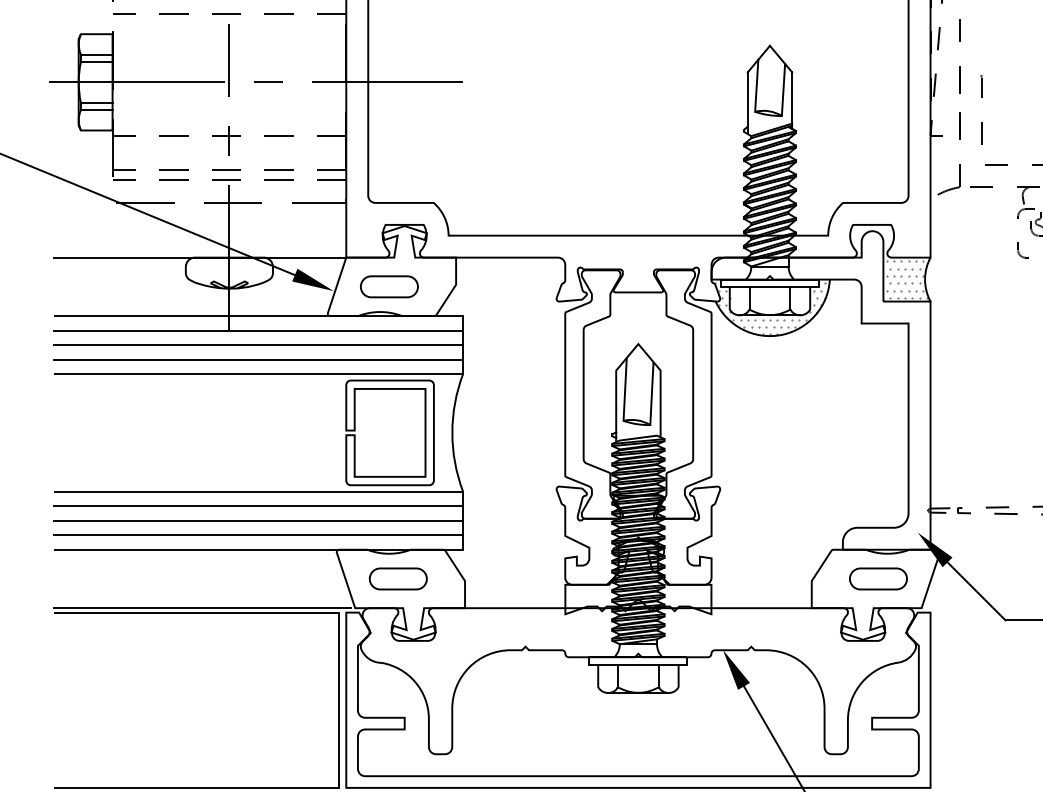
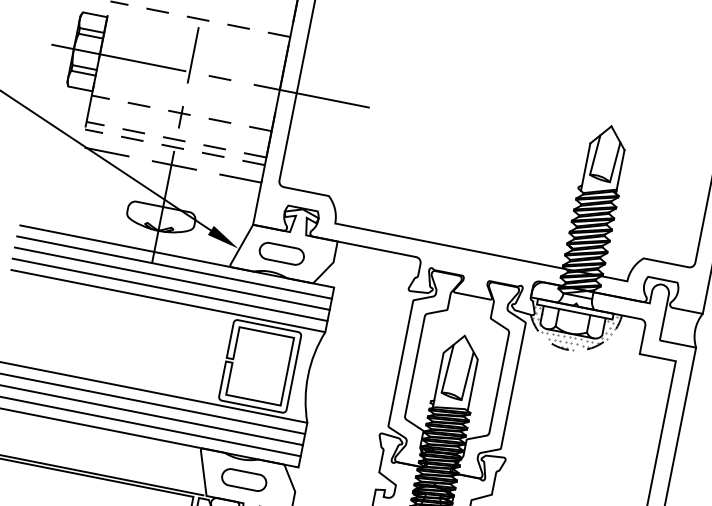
line: (200, 257) -> (140, 202), removed
hatch: (906, 279) -> (680, 327), removed
arc: (781, 335) -> (576, 351), solid -> dashed

